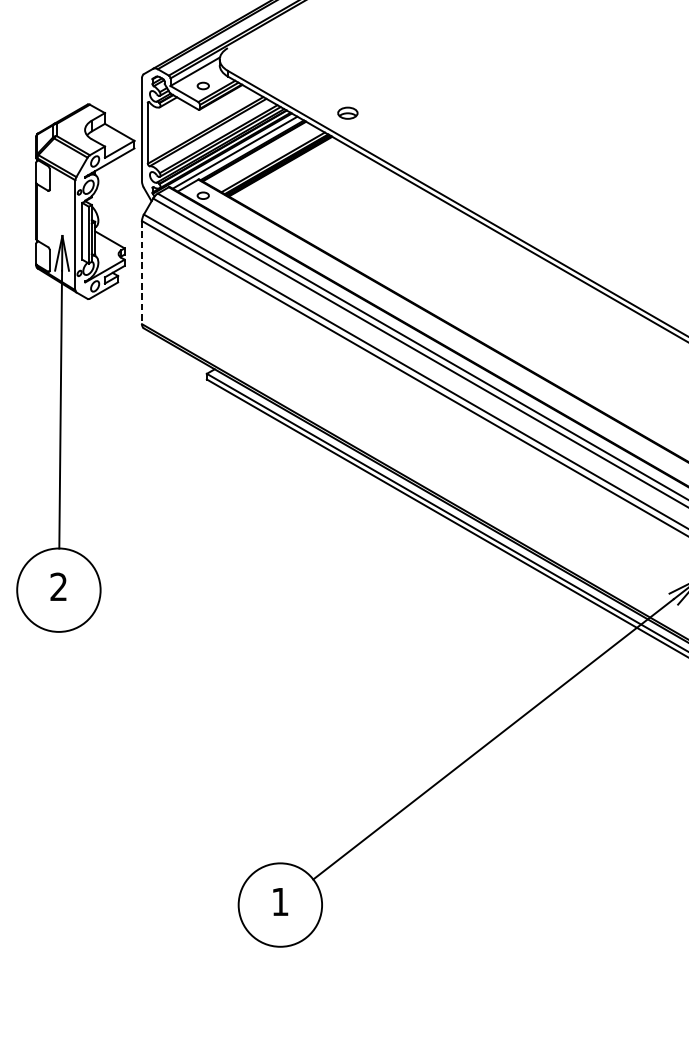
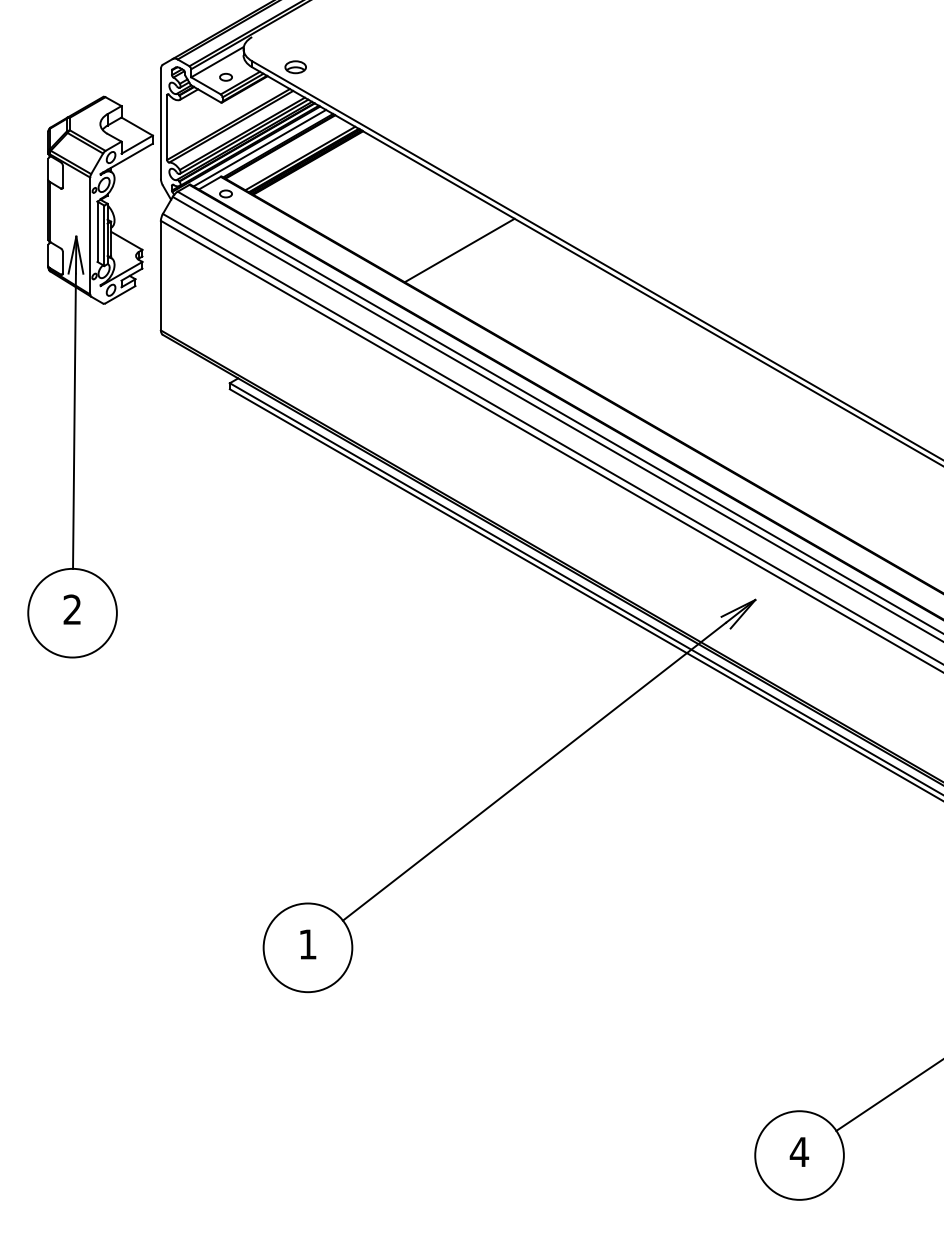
part: (347, 113) -> (295, 67), moved
line: (422, 248) -> (459, 250), added
line: (141, 272) -> (160, 275), dashed -> solid

